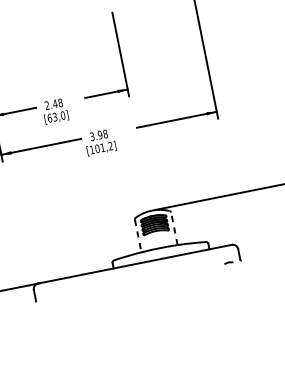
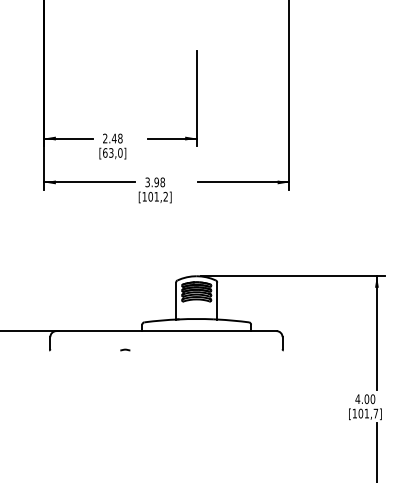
line: (174, 228) -> (217, 300), dashed -> solid
line: (138, 236) -> (176, 301), dashed -> solid
curve: (228, 262) -> (125, 349), moved

